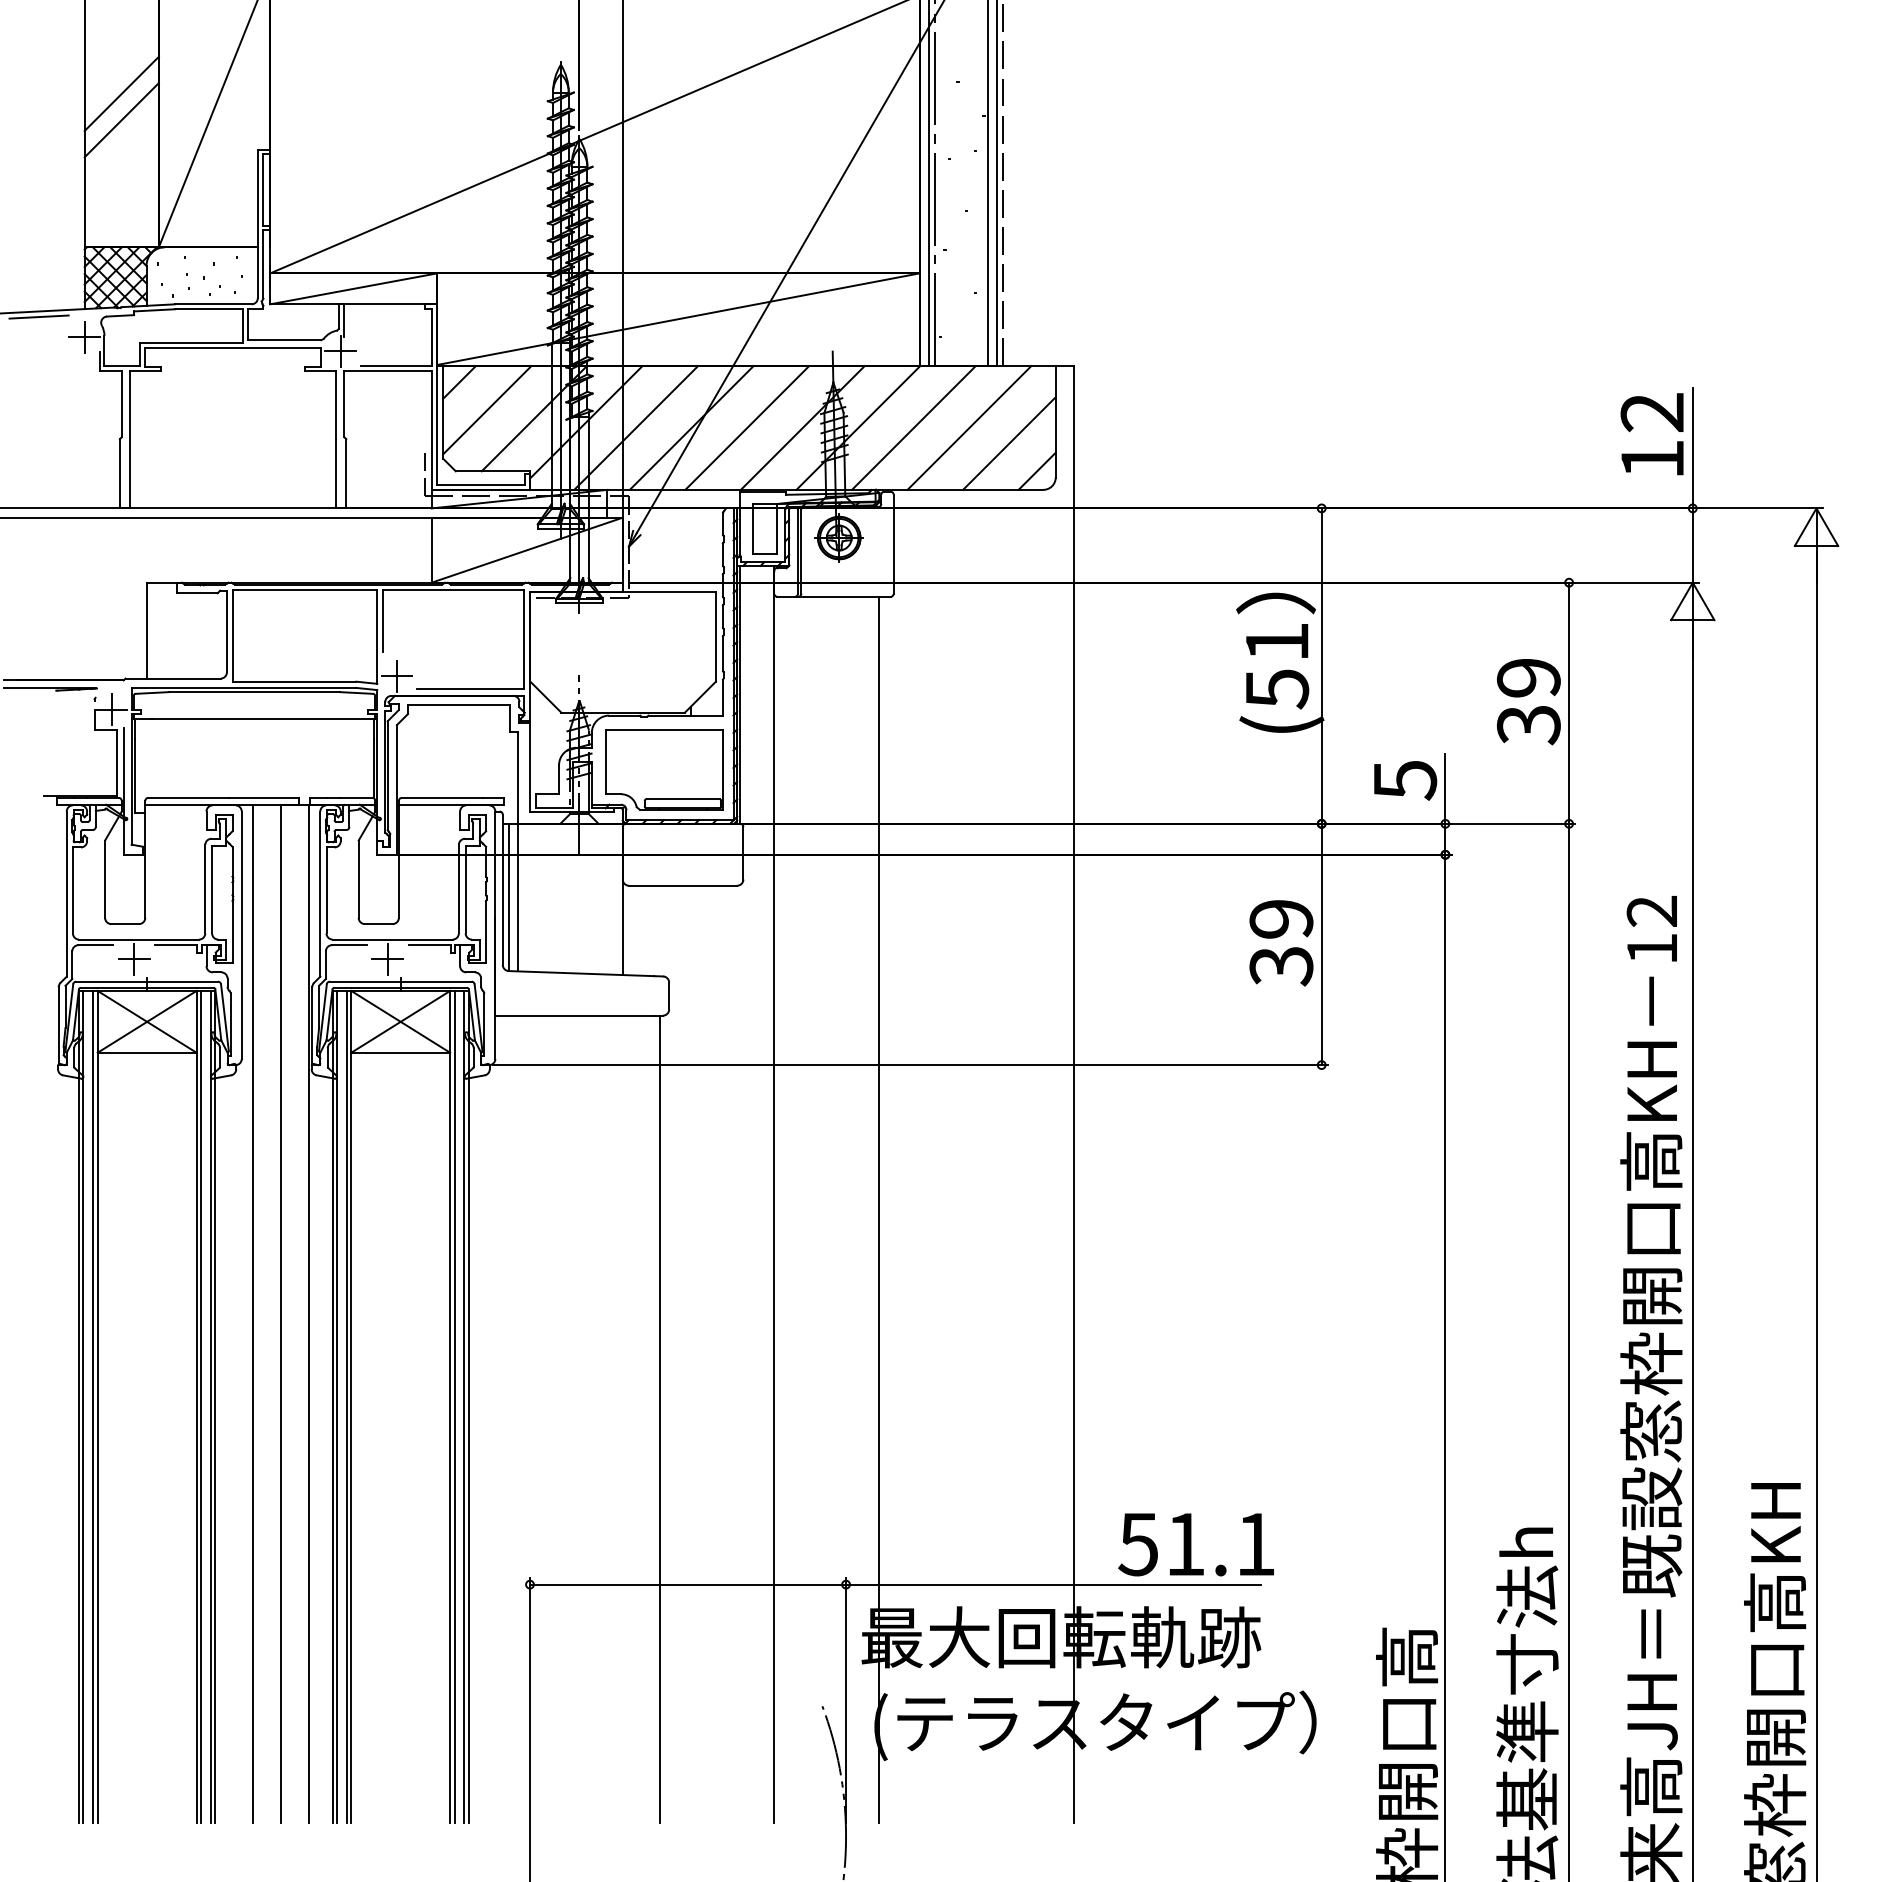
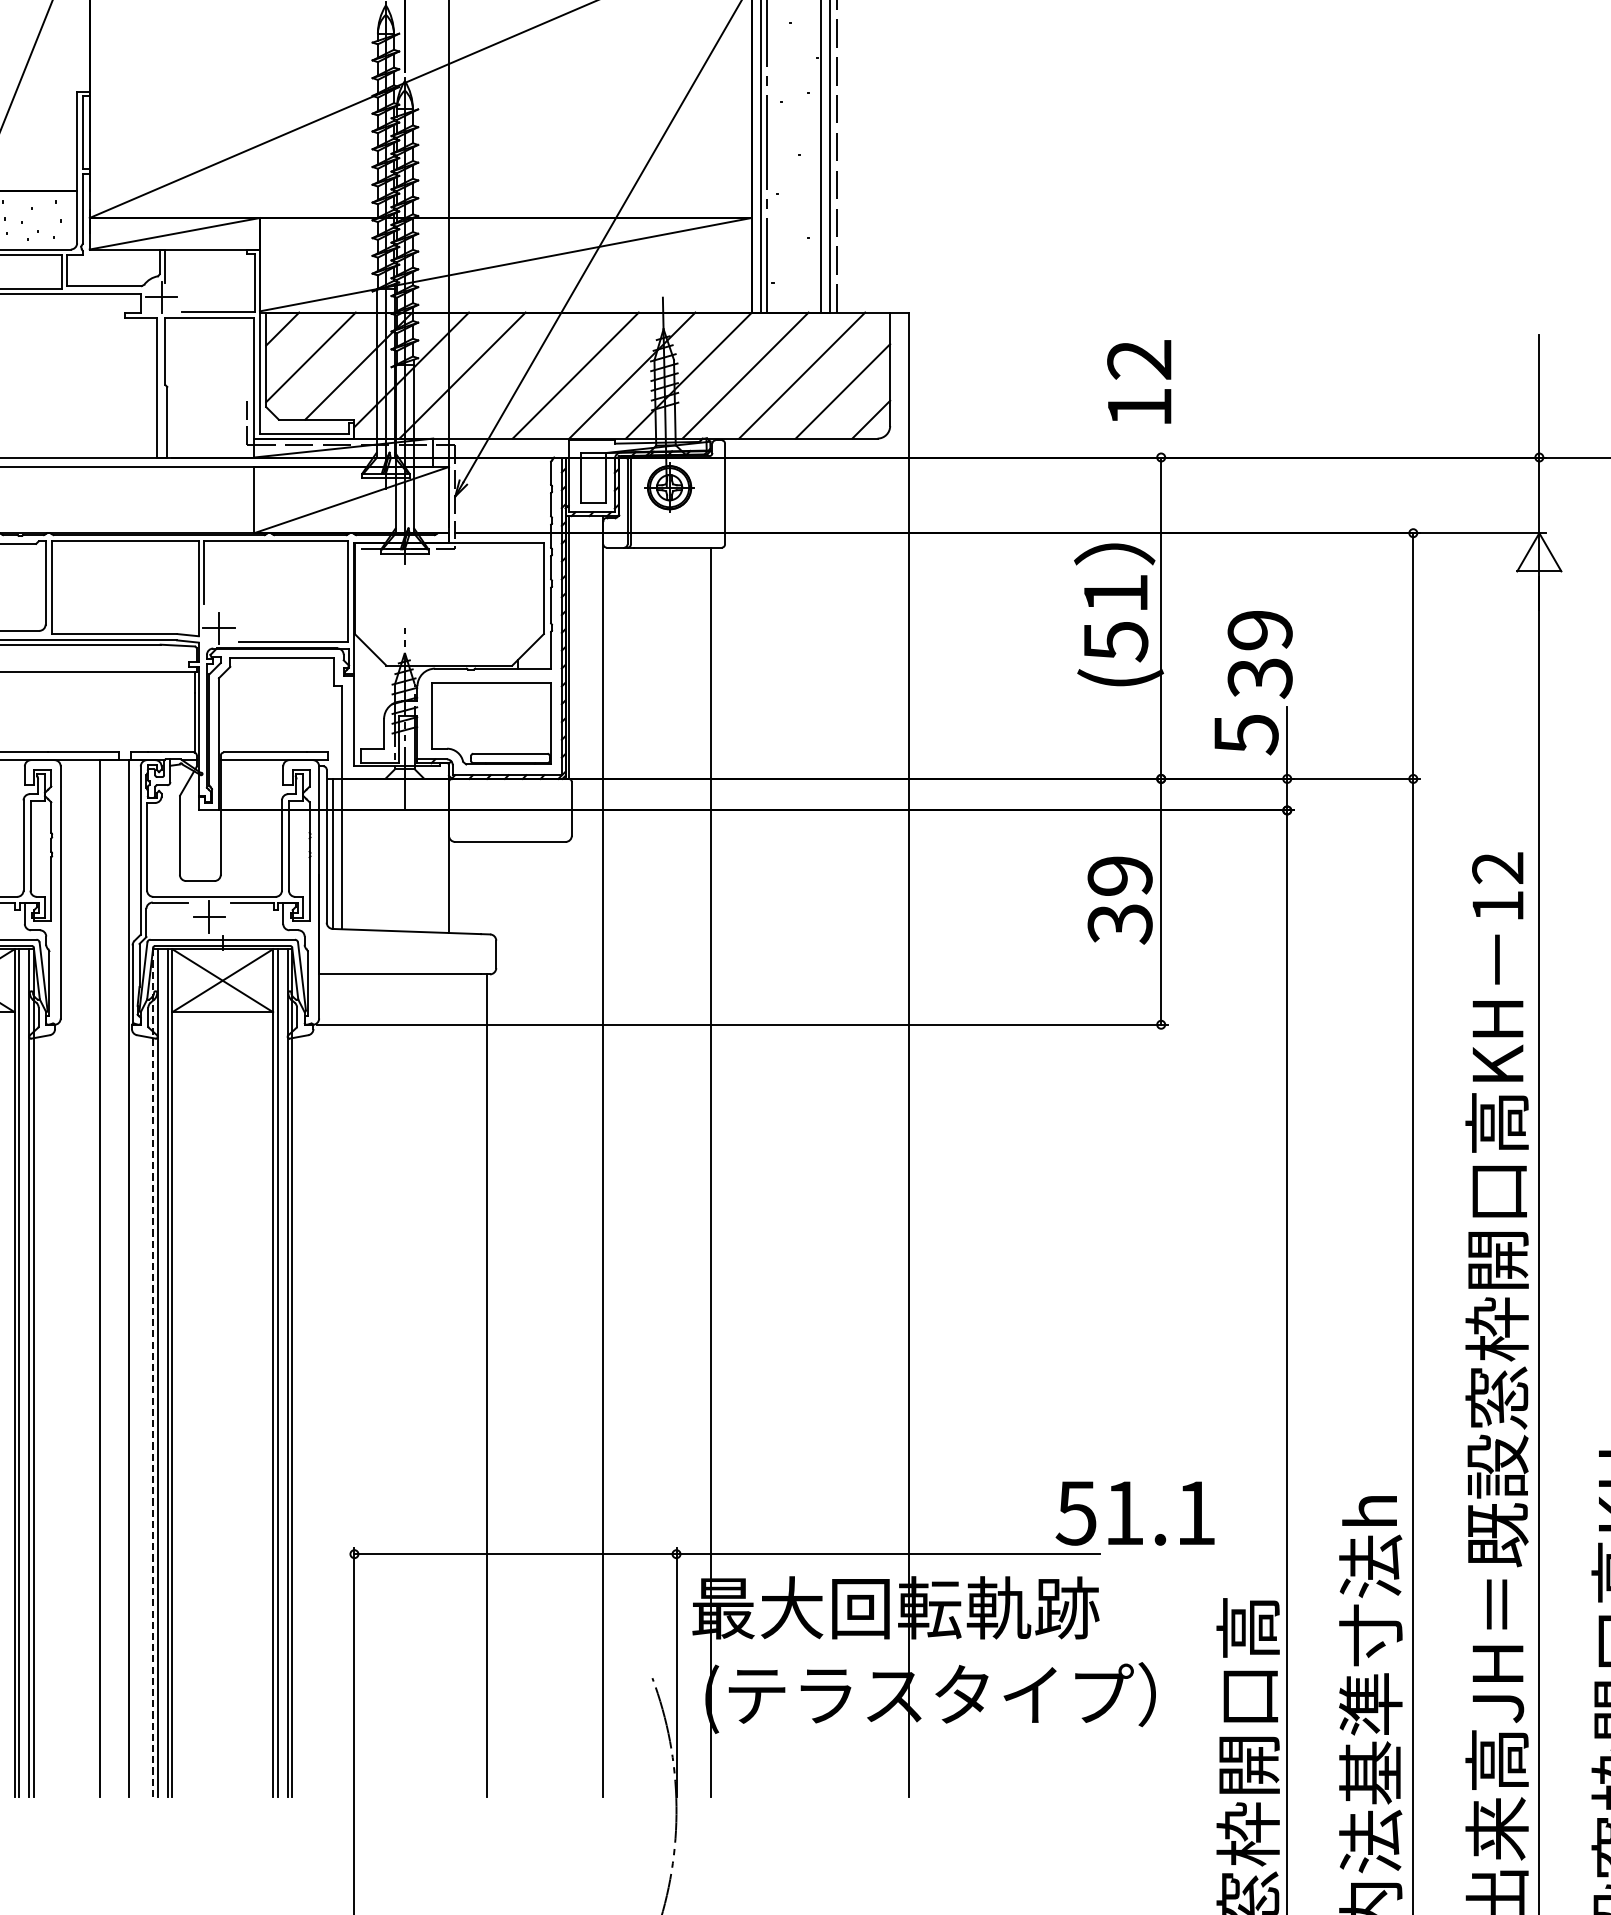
line: (691, 427) -> (519, 375), removed
text: (1651, 434) -> (1138, 382), moved
text: (1528, 702) -> (1259, 655), moved
line: (252, 1313) -> (71, 1277), removed
line: (332, 1406) -> (153, 1372), solid -> dashed
text: (1195, 1544) -> (1134, 1513), moved

